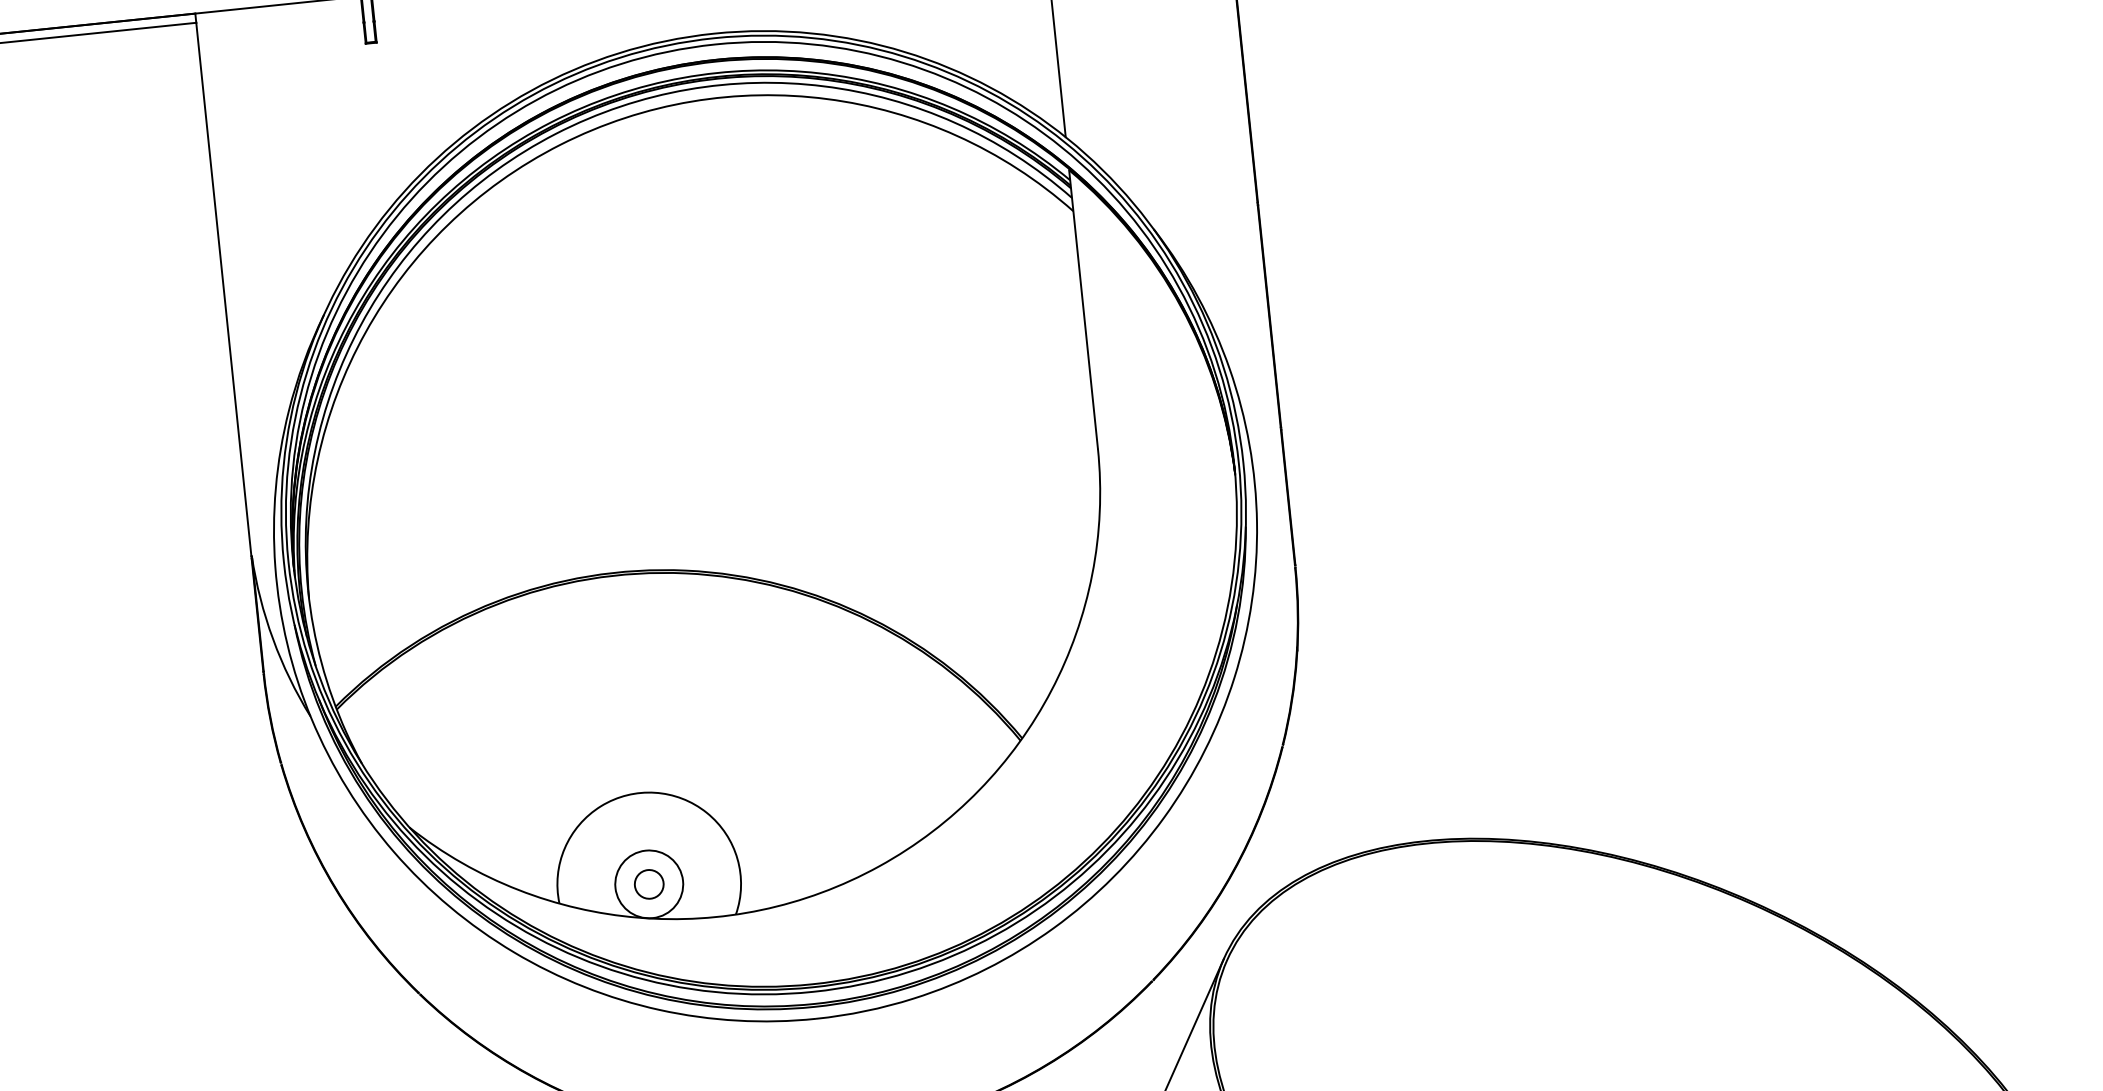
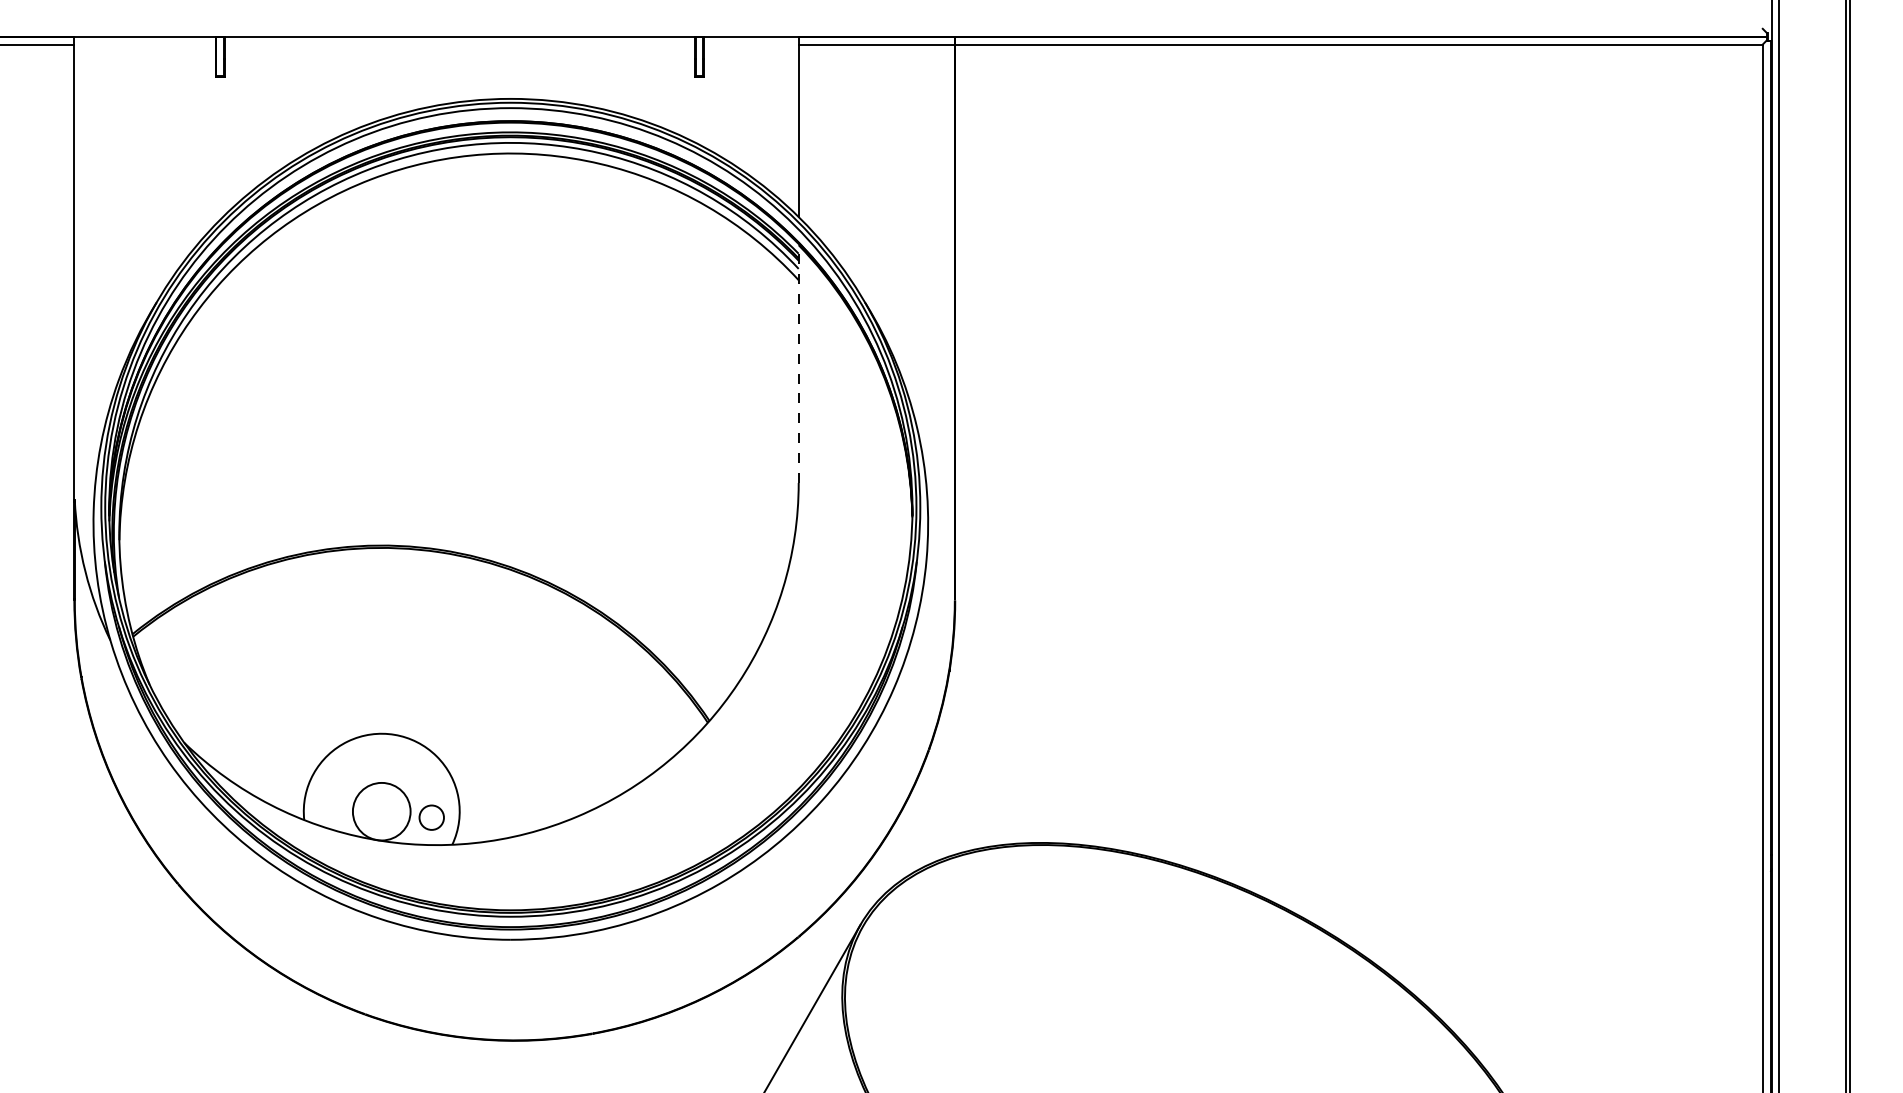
line: (1083, 310) -> (798, 364), solid -> dashed
part: (648, 884) -> (431, 817), moved

